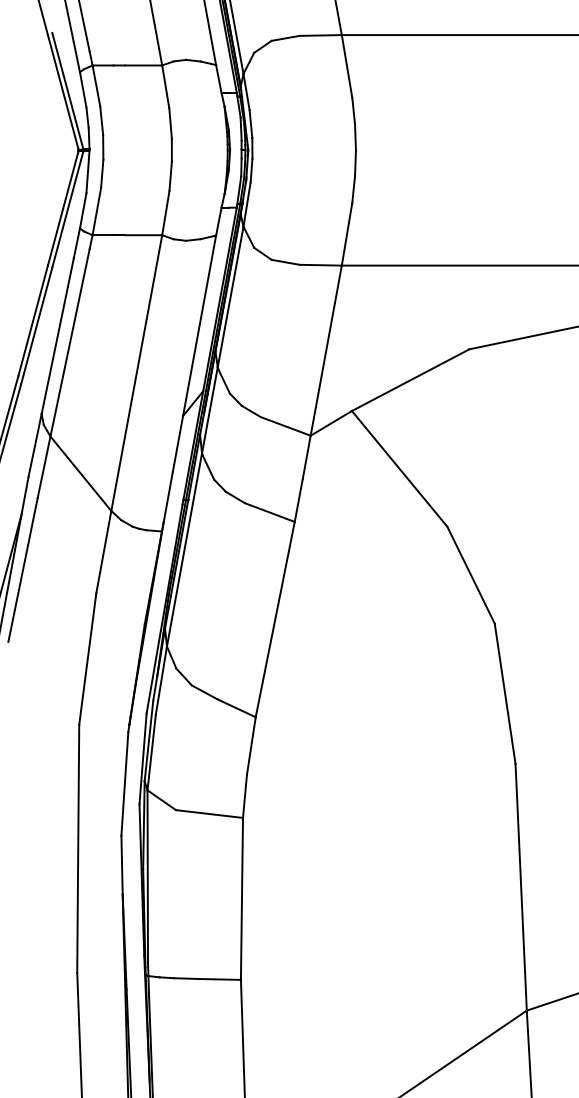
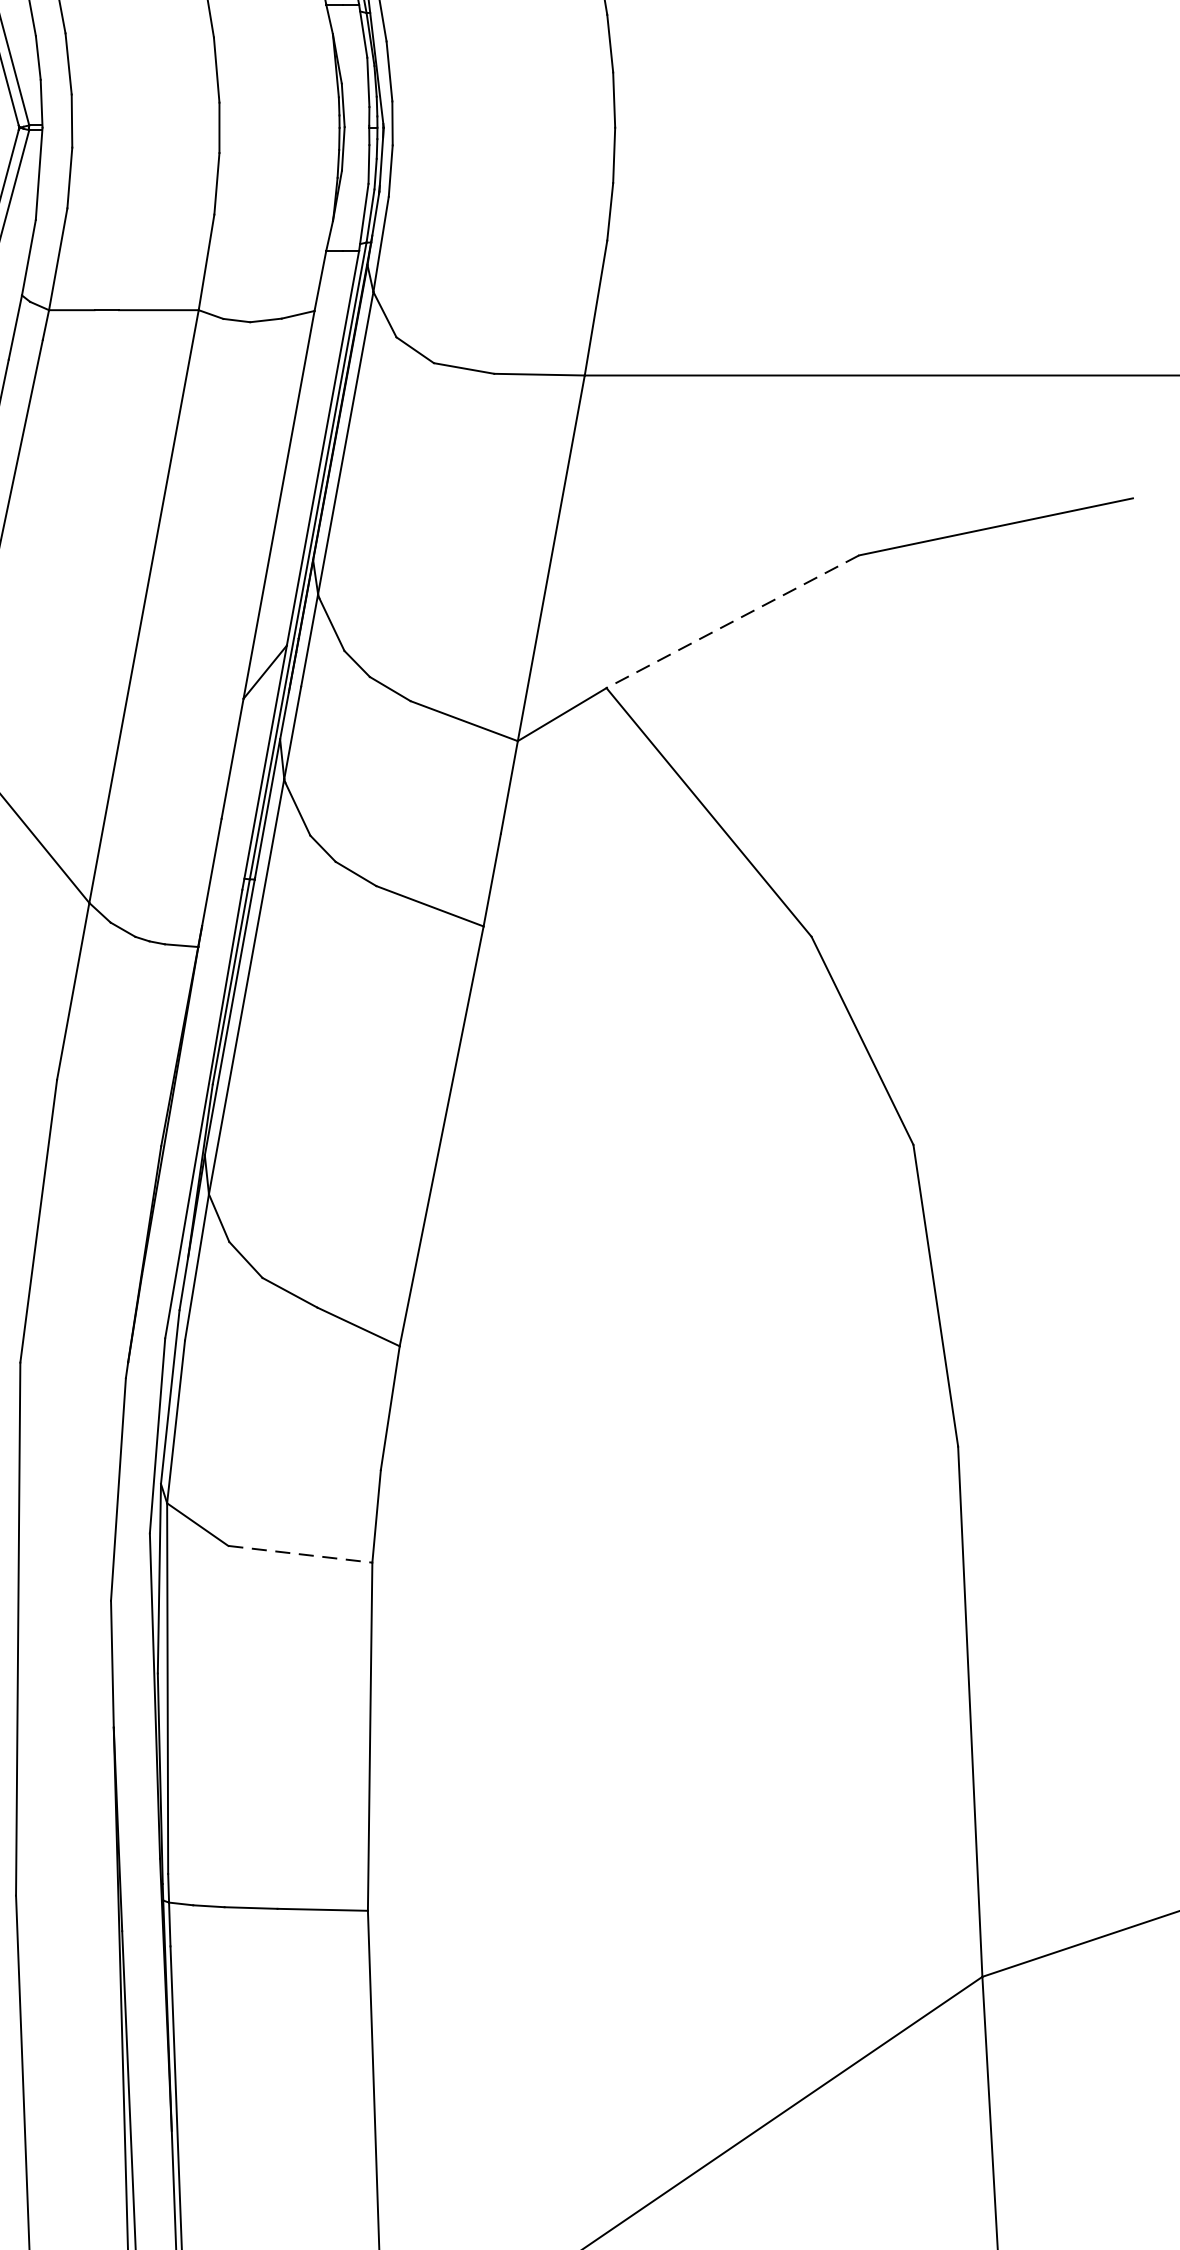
line: (410, 380) -> (732, 622), solid -> dashed
line: (209, 814) -> (300, 1555), solid -> dashed

